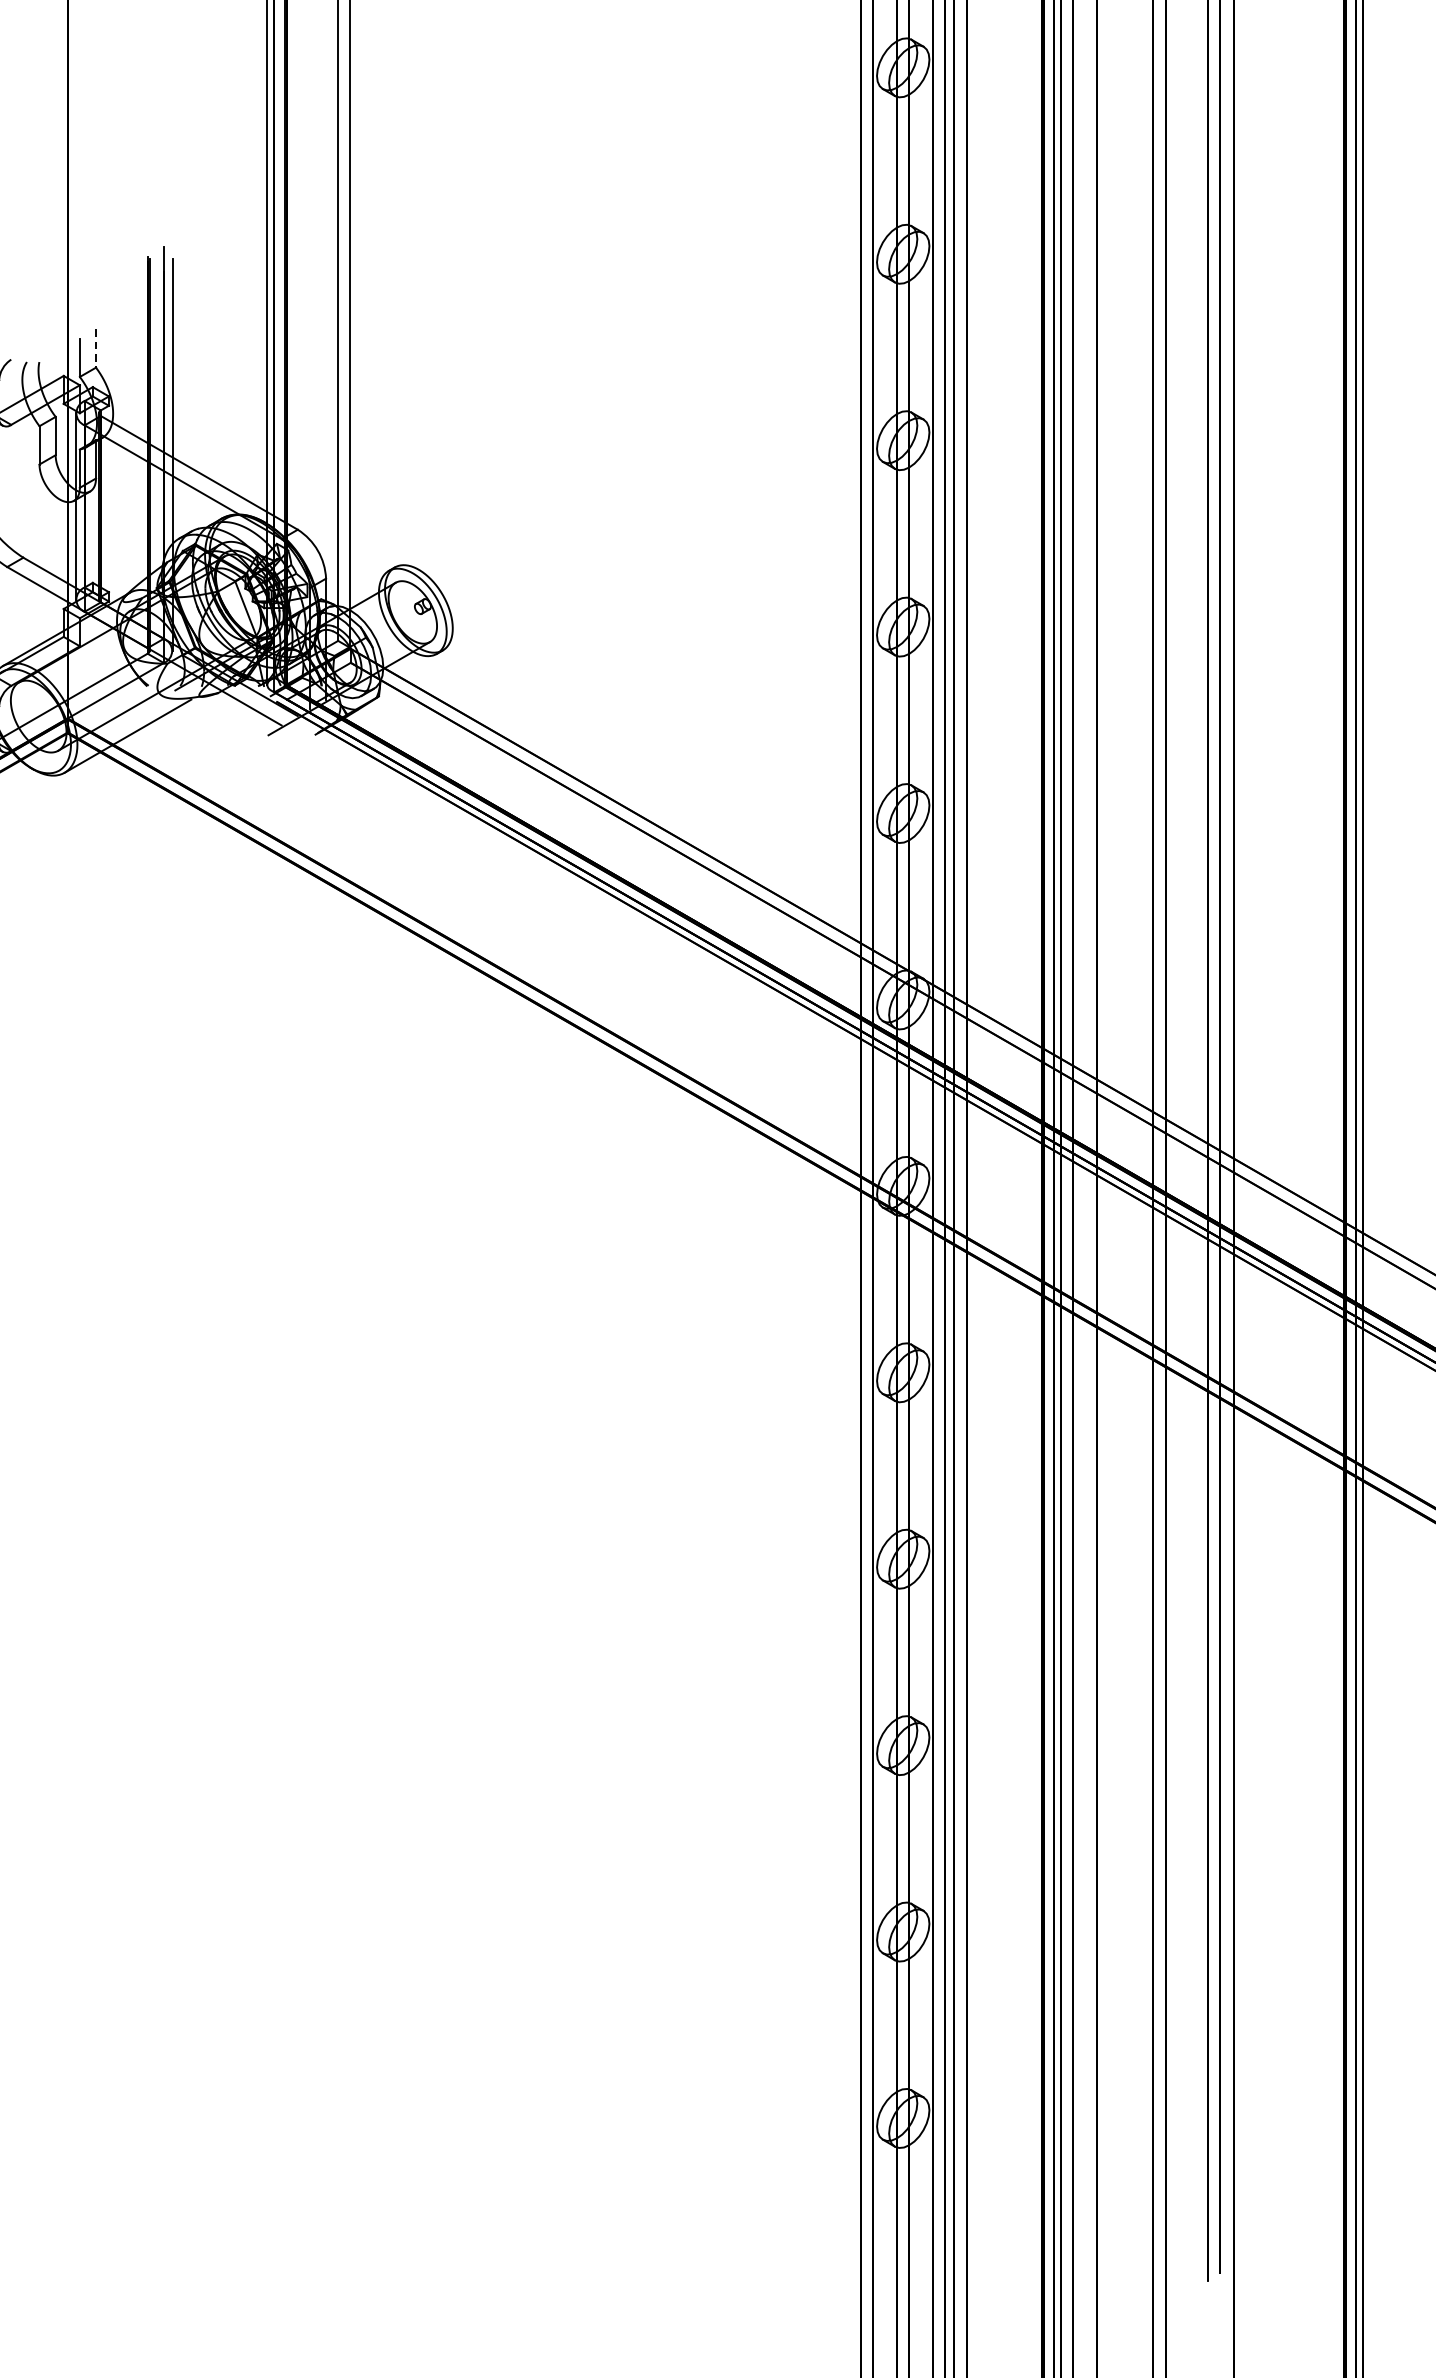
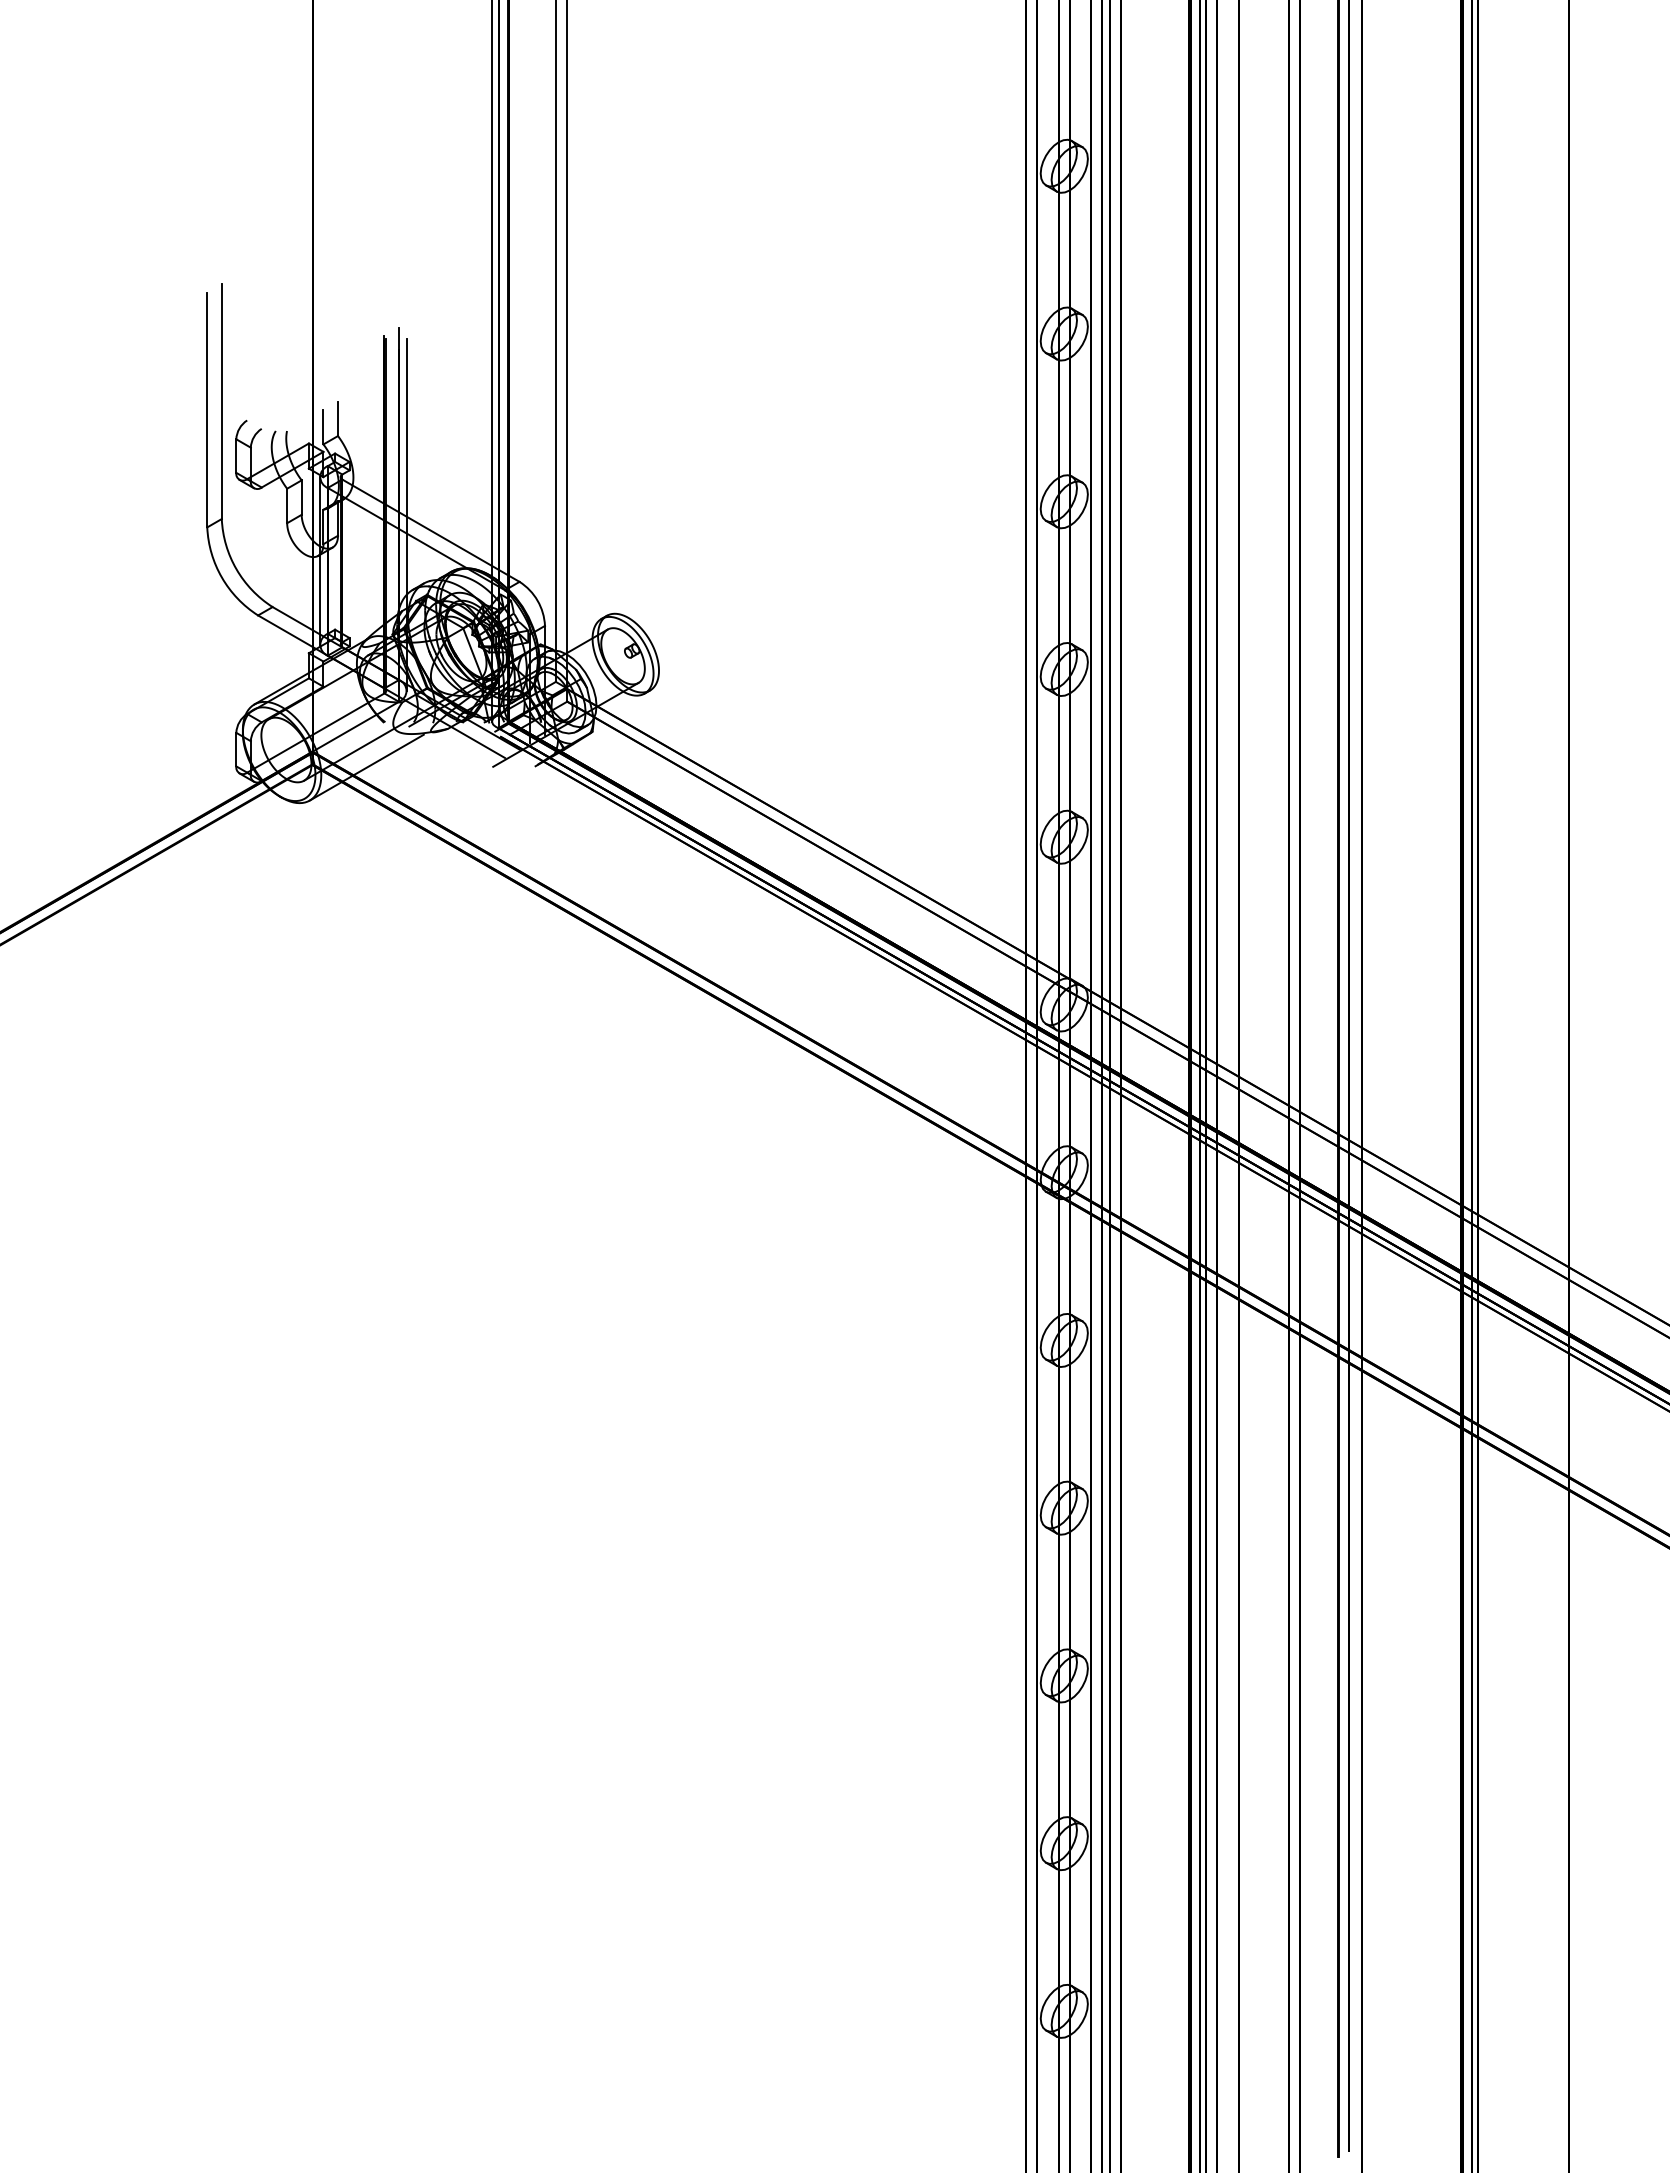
line: (96, 349) -> (338, 419), dashed -> solid

